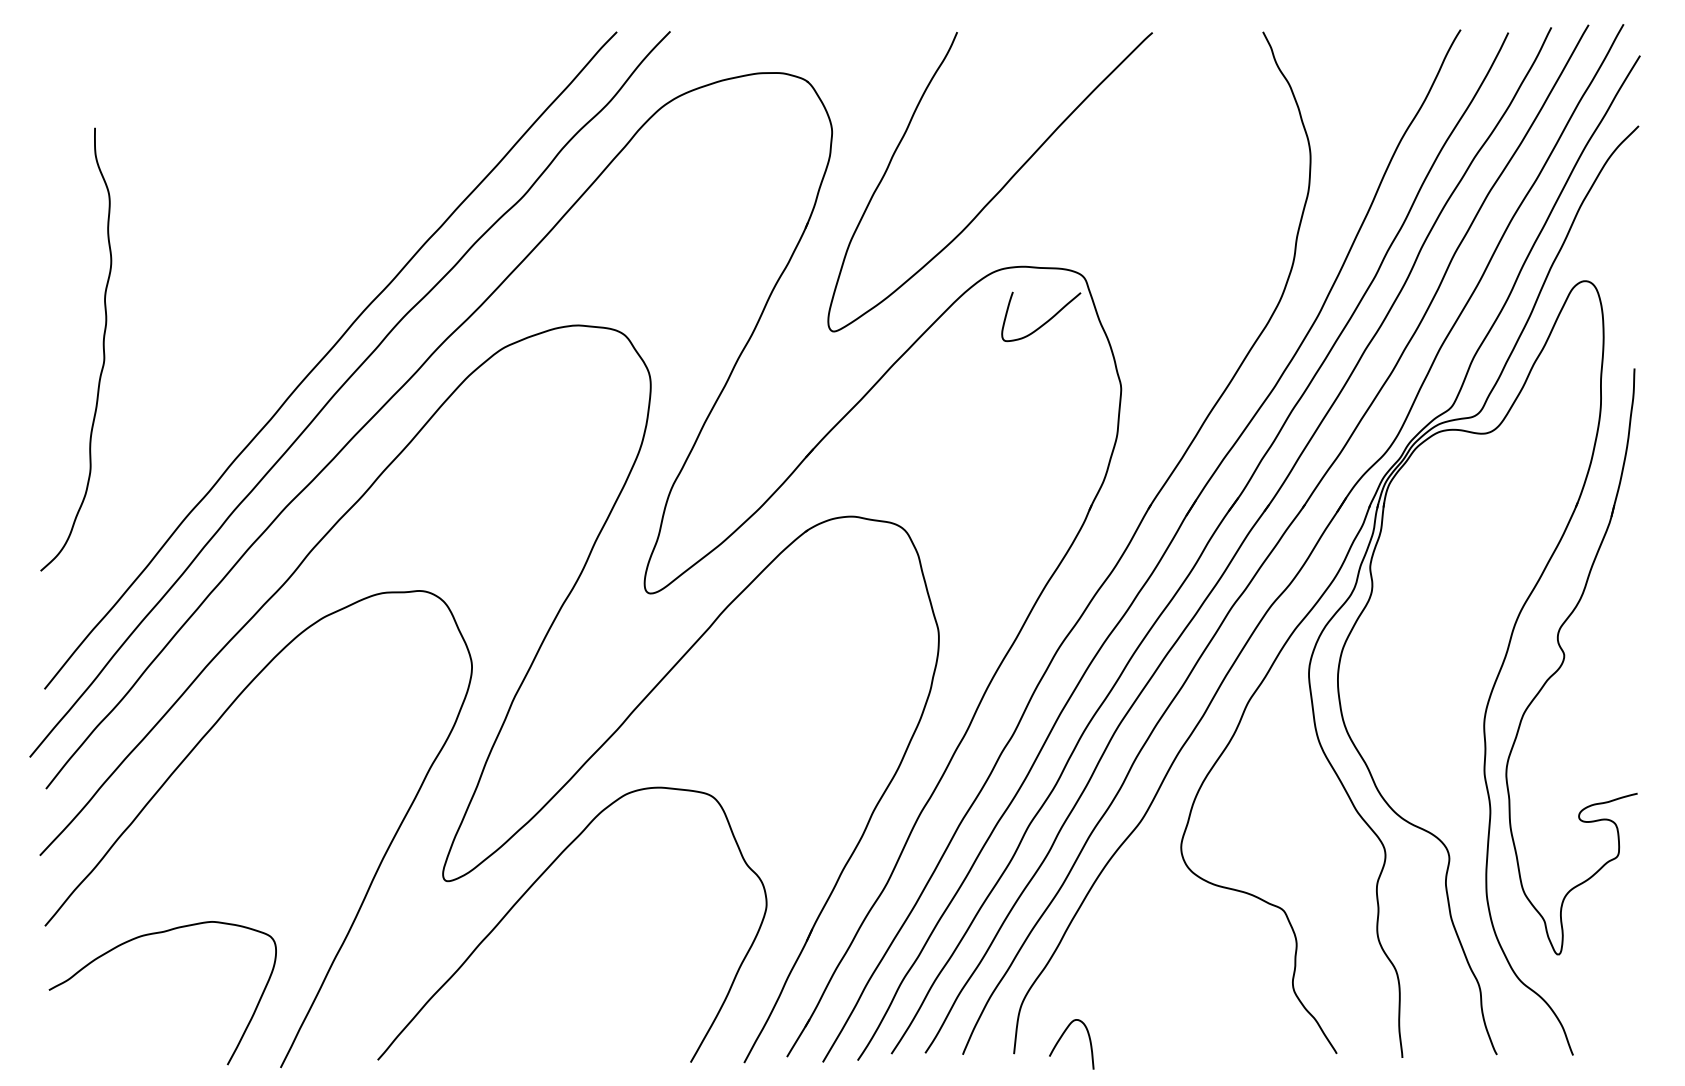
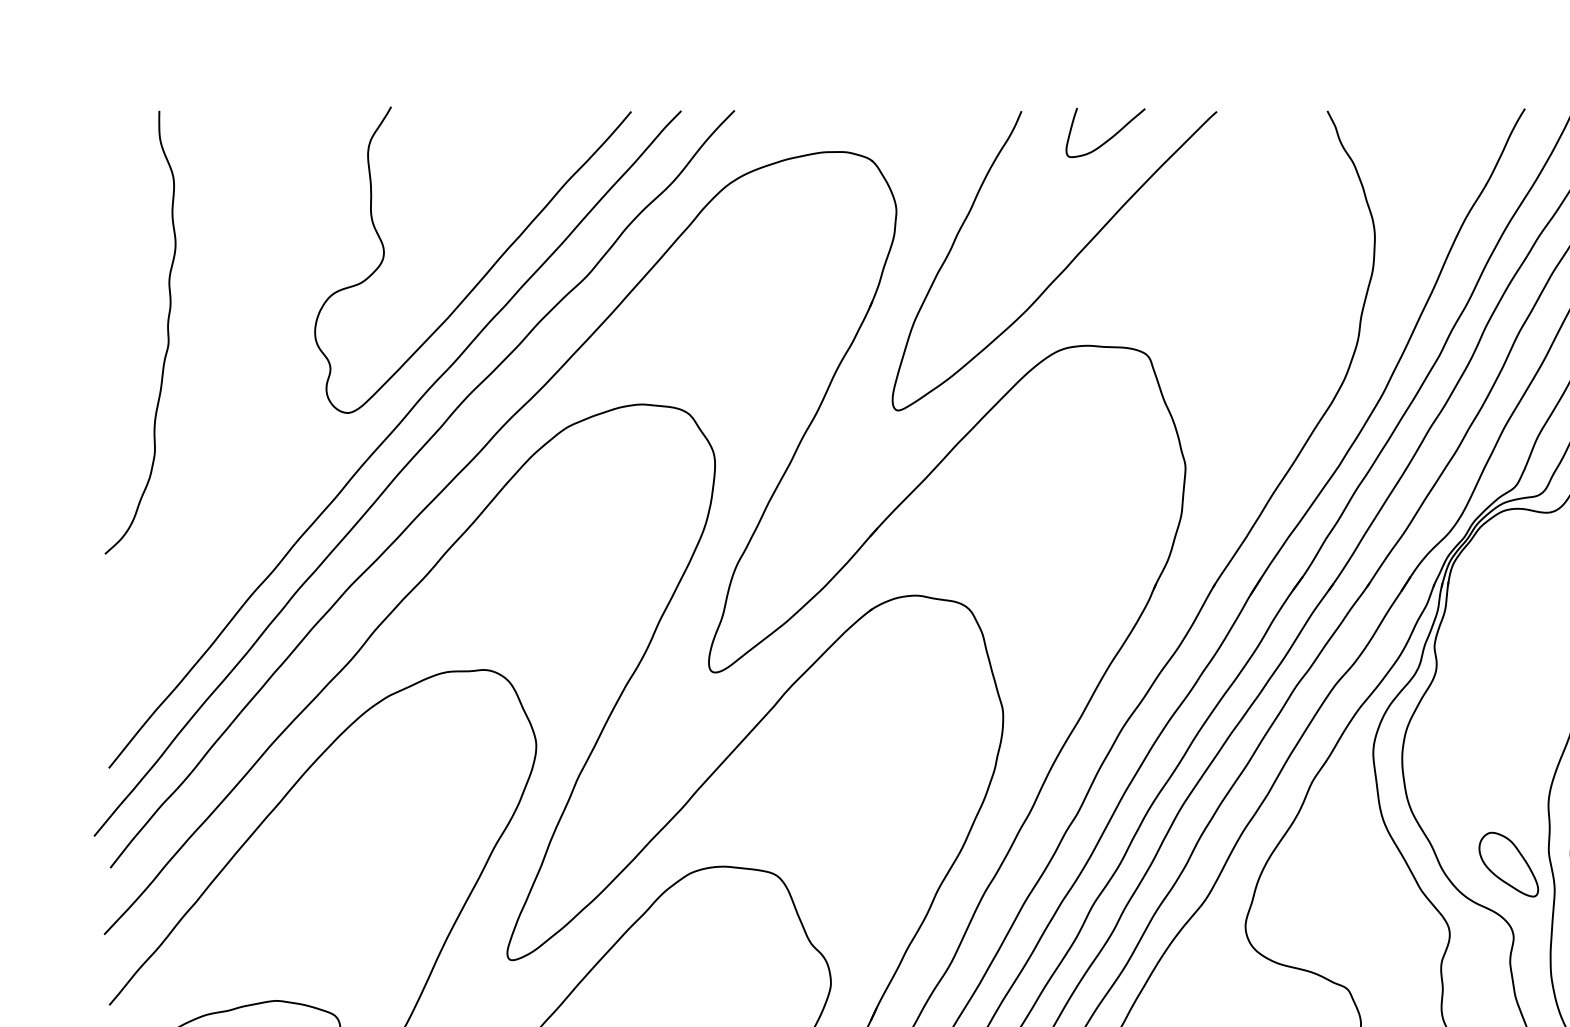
curve: (423, 191) -> (487, 270), added
curve: (1044, 322) -> (1108, 138), moved
curve: (102, 347) -> (166, 330), moved
part: (1444, 785) -> (1508, 864), added

